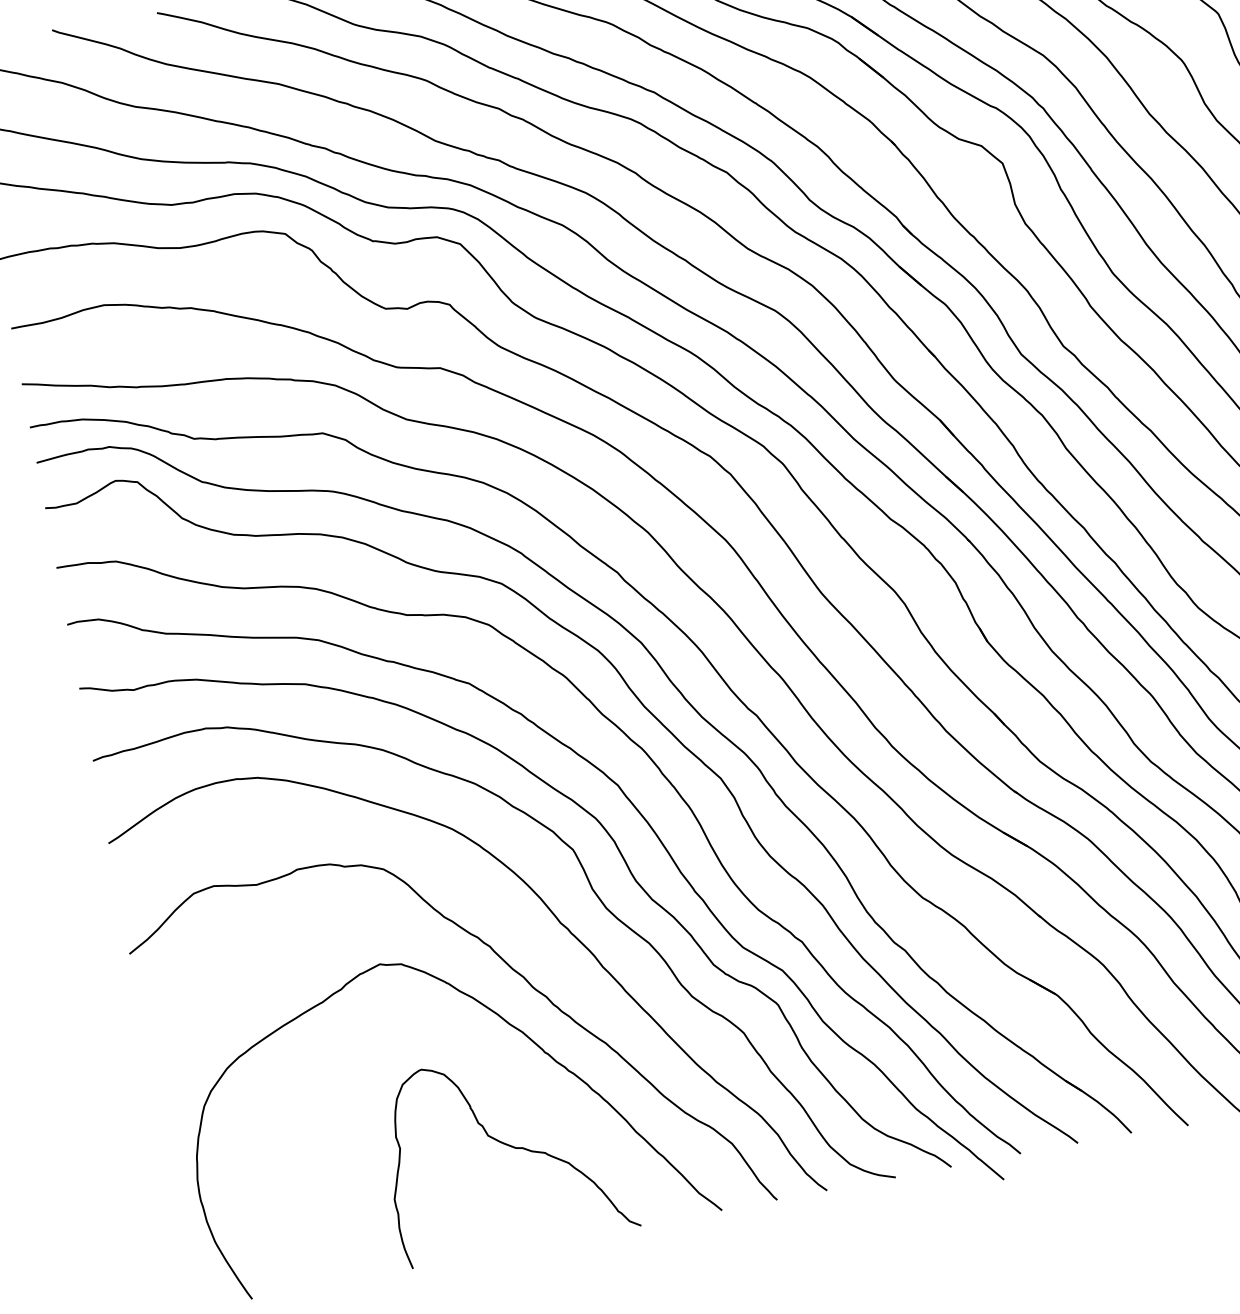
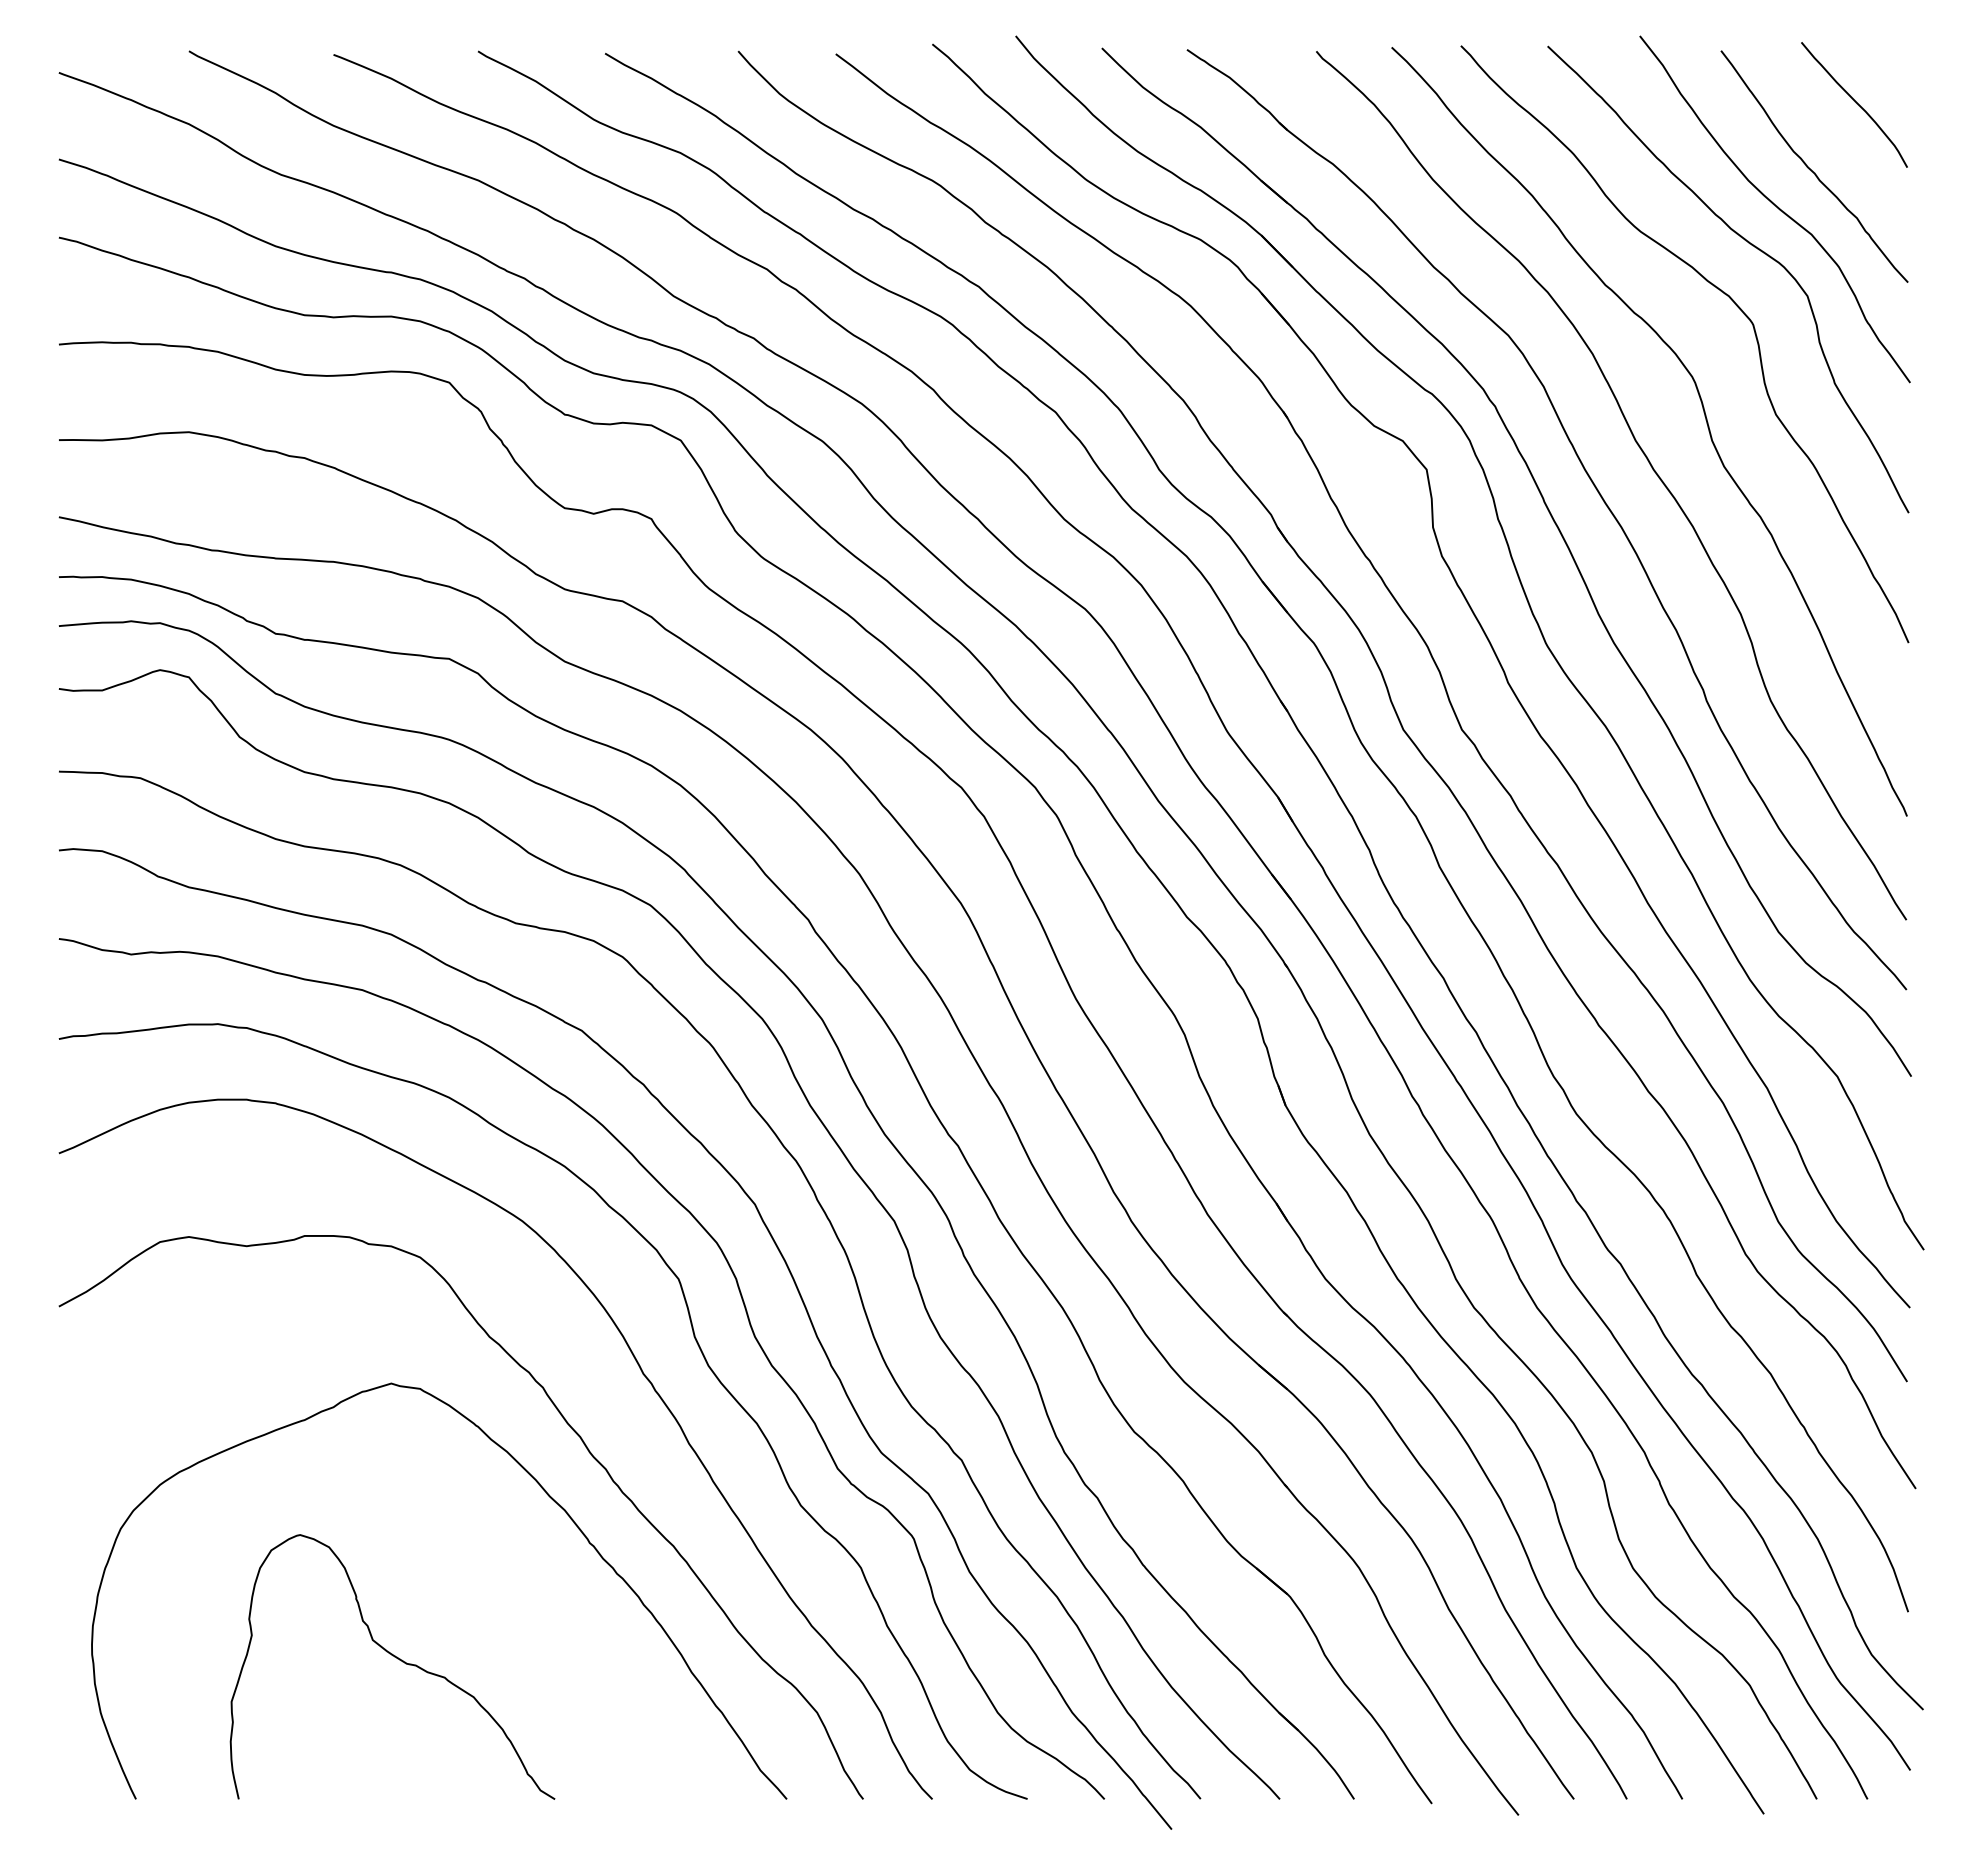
curve: (508, 1146) -> (397, 1659), moved

